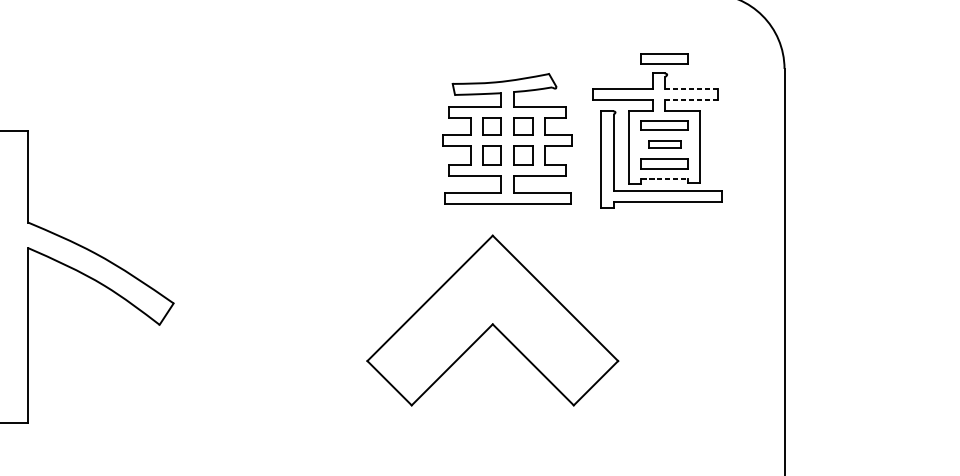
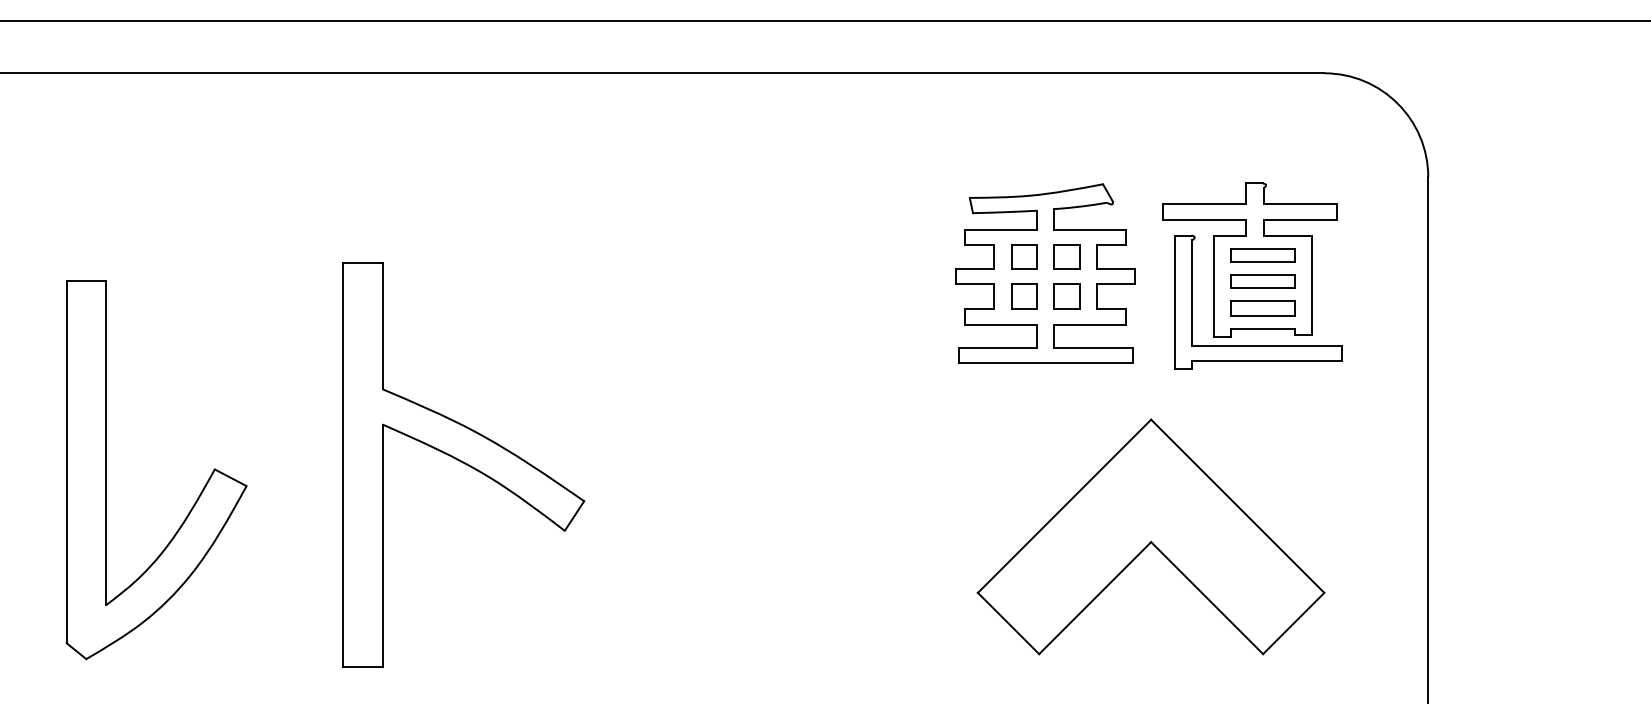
part: (664, 59) -> (1262, 163), removed
line: (692, 88) -> (1300, 204), dashed -> solid
line: (692, 99) -> (1300, 219), dashed -> solid
part: (664, 144) -> (1262, 281), size x1.43
line: (664, 179) -> (1262, 329), dashed -> solid
part: (492, 320) -> (1150, 536), moved

